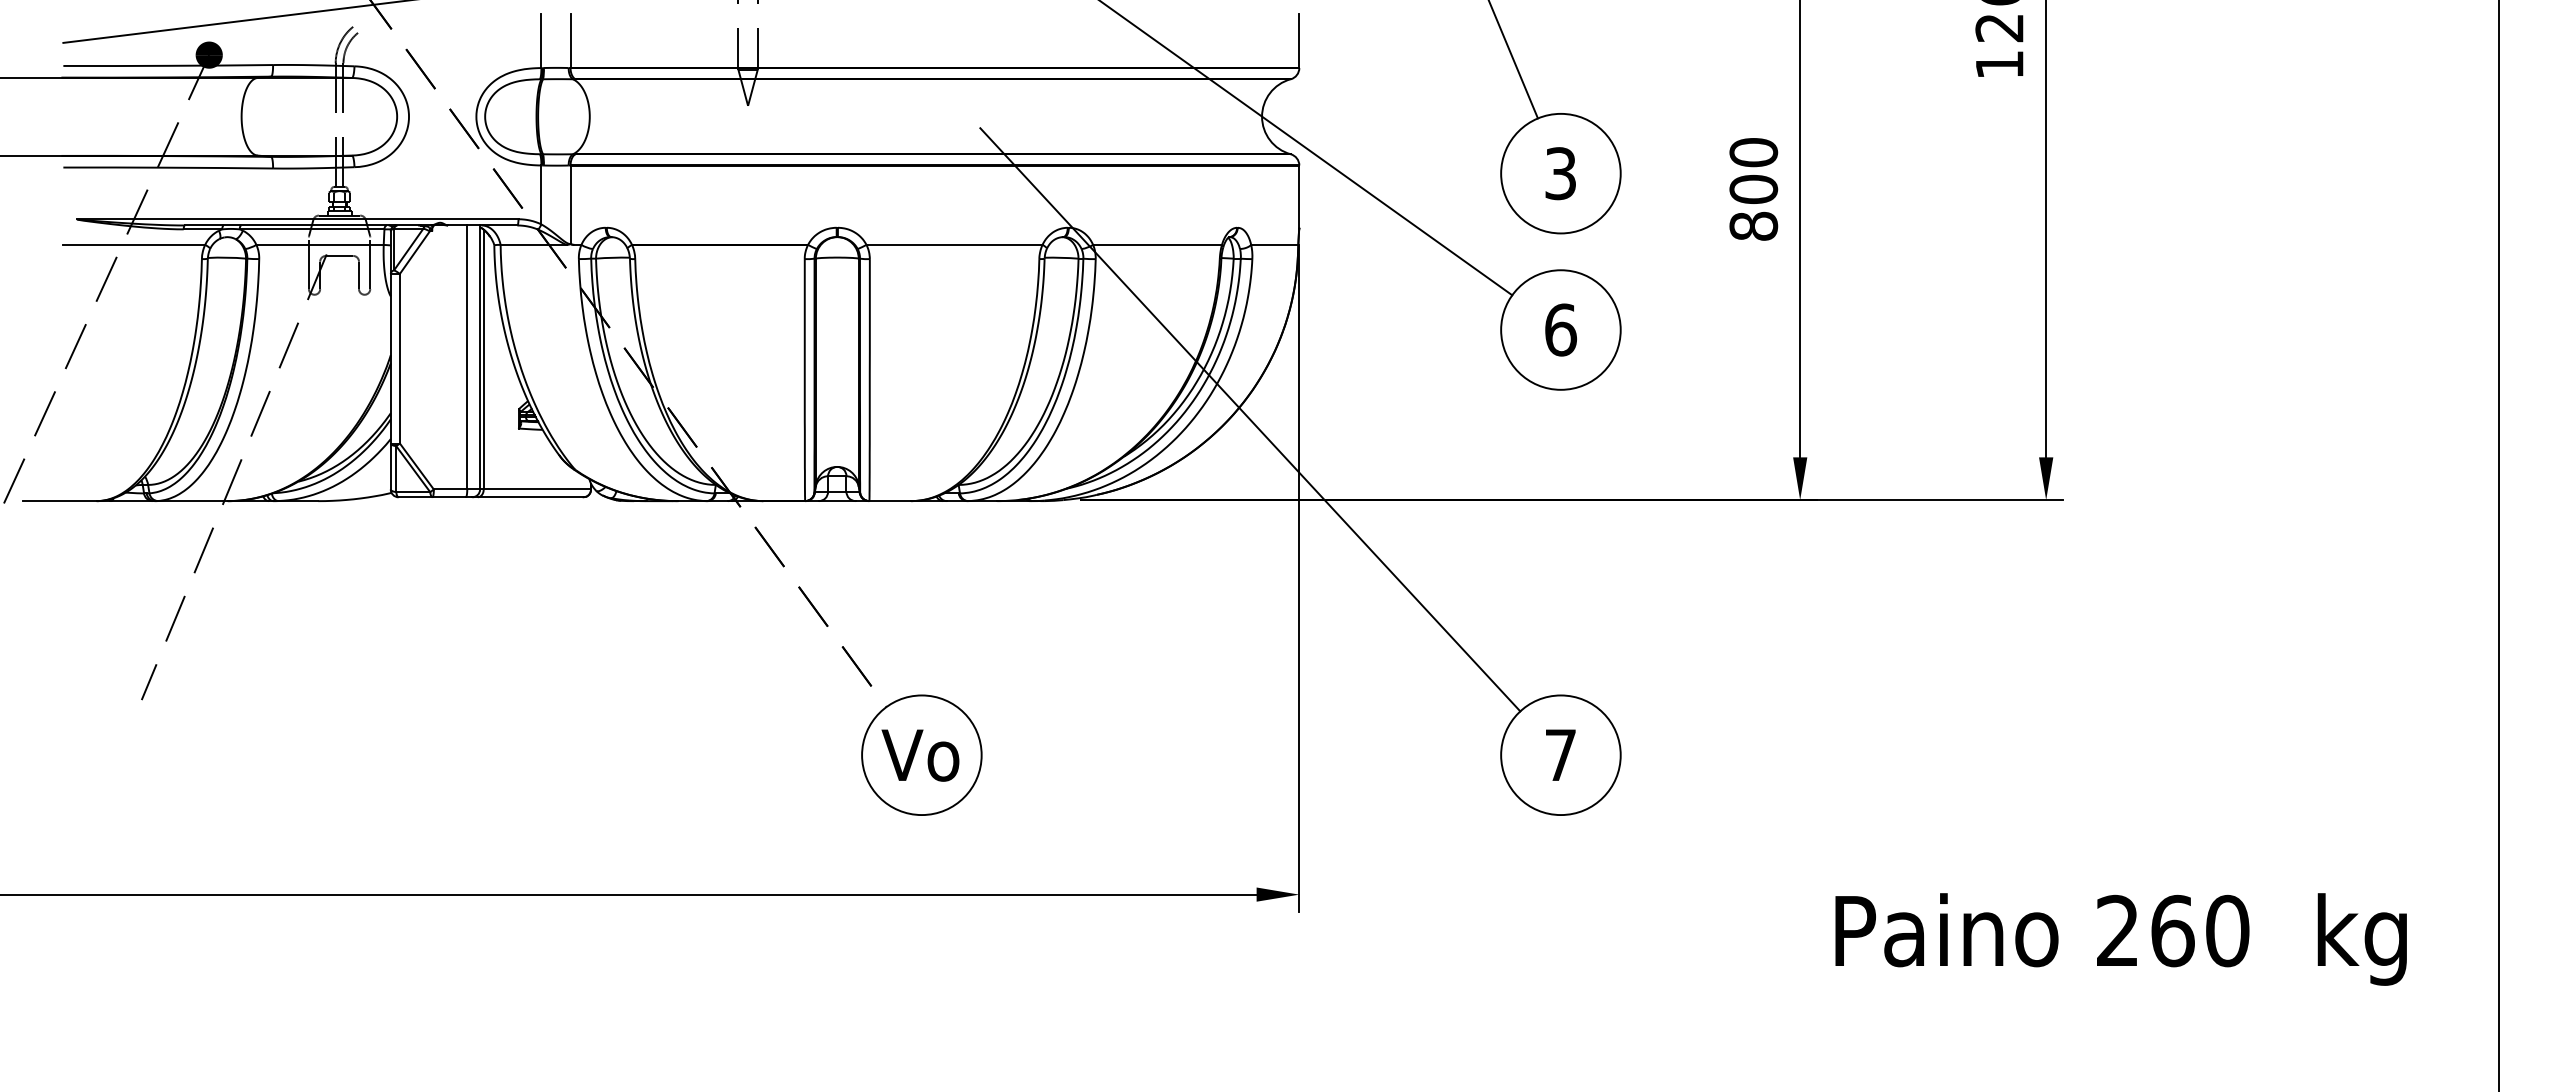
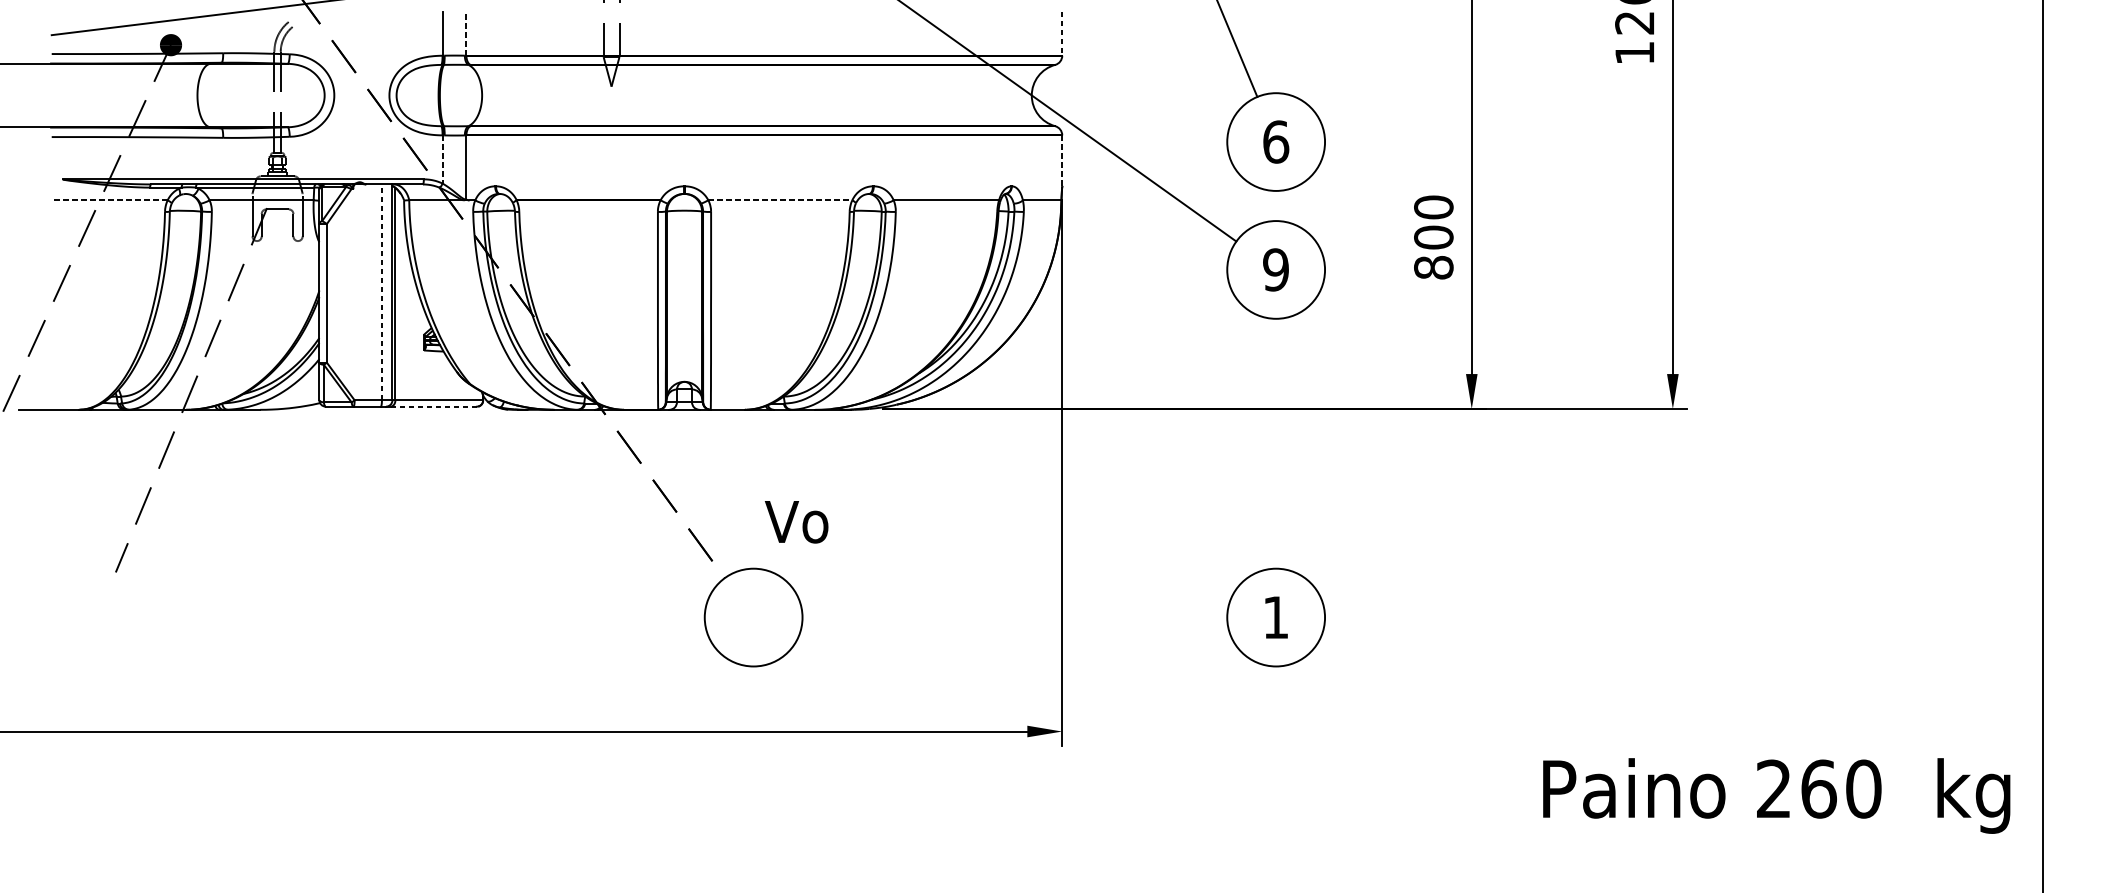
line: (570, 41) -> (466, 34), solid -> dashed
line: (1299, 41) -> (1062, 34), solid -> dashed
text: (1561, 173) -> (1276, 141), 3 -> 6
text: (1753, 189) -> (1433, 237), moved
line: (541, 195) -> (442, 159), solid -> dashed
line: (1299, 197) -> (1062, 161), solid -> dashed
line: (134, 244) -> (109, 199), solid -> dashed
line: (955, 244) -> (781, 199), solid -> dashed
text: (1560, 329) -> (1275, 269), 6 -> 9
line: (467, 356) -> (382, 291), solid -> dashed
line: (1250, 419) -> (1022, 343), removed
line: (530, 497) -> (433, 406), solid -> dashed
text: (1560, 754) -> (1275, 616), 7 -> 1
text: (920, 755) -> (796, 522), moved
text: (2120, 939) -> (1776, 796), moved

